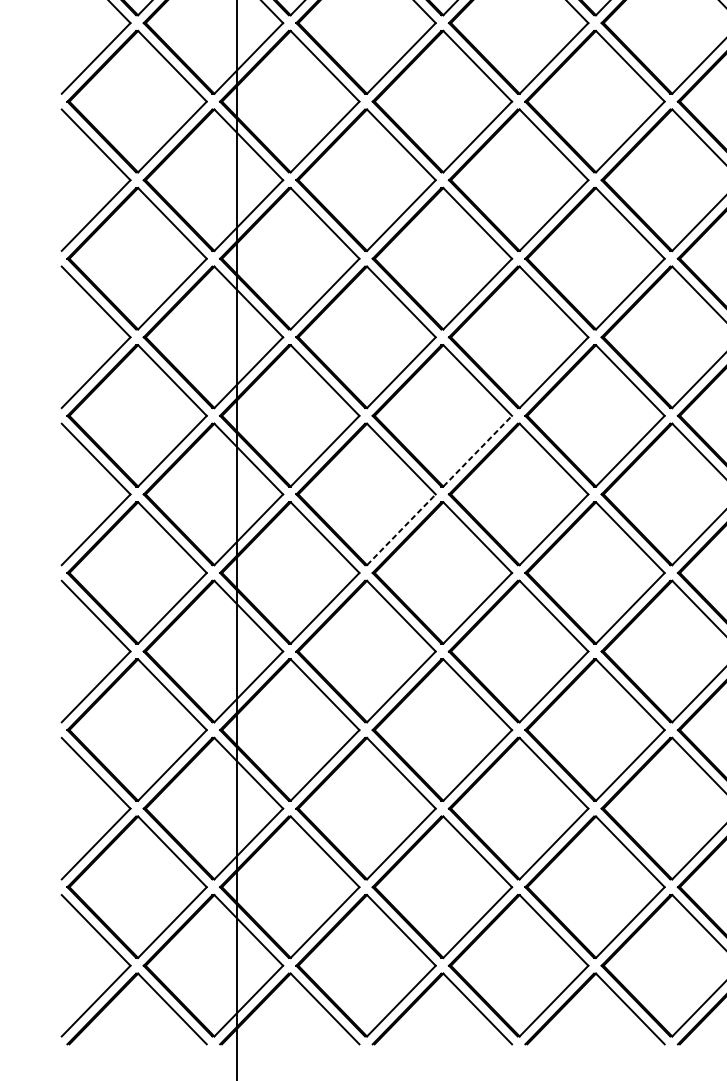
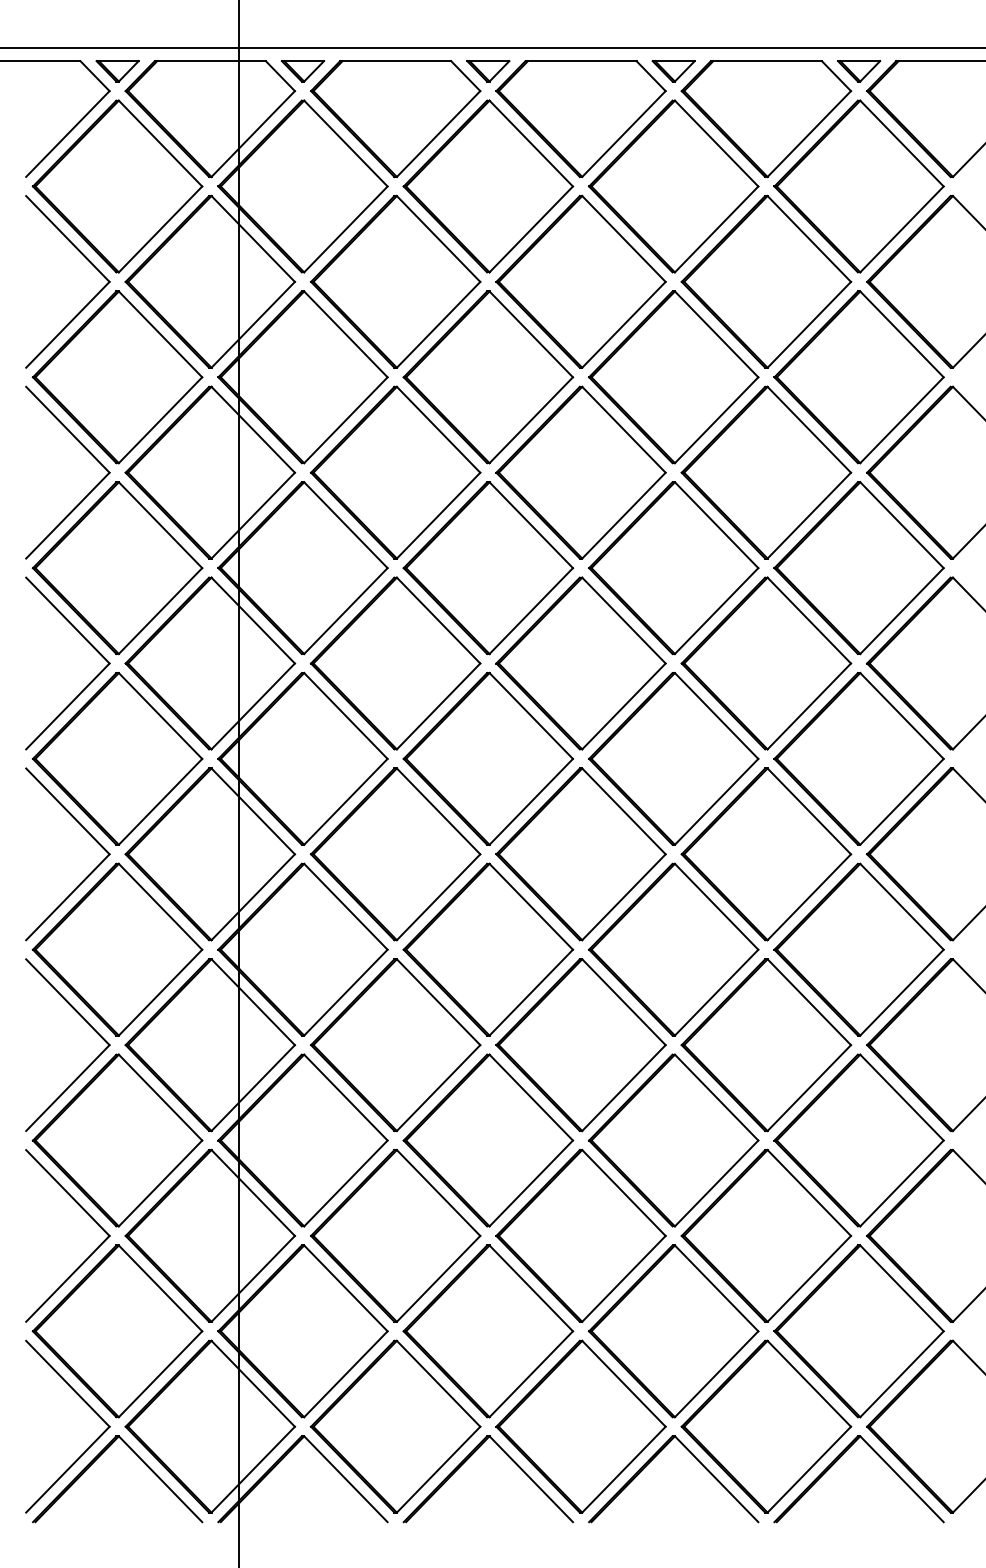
line: (477, 450) -> (531, 801), dashed -> solid
line: (401, 529) -> (438, 897), dashed -> solid

